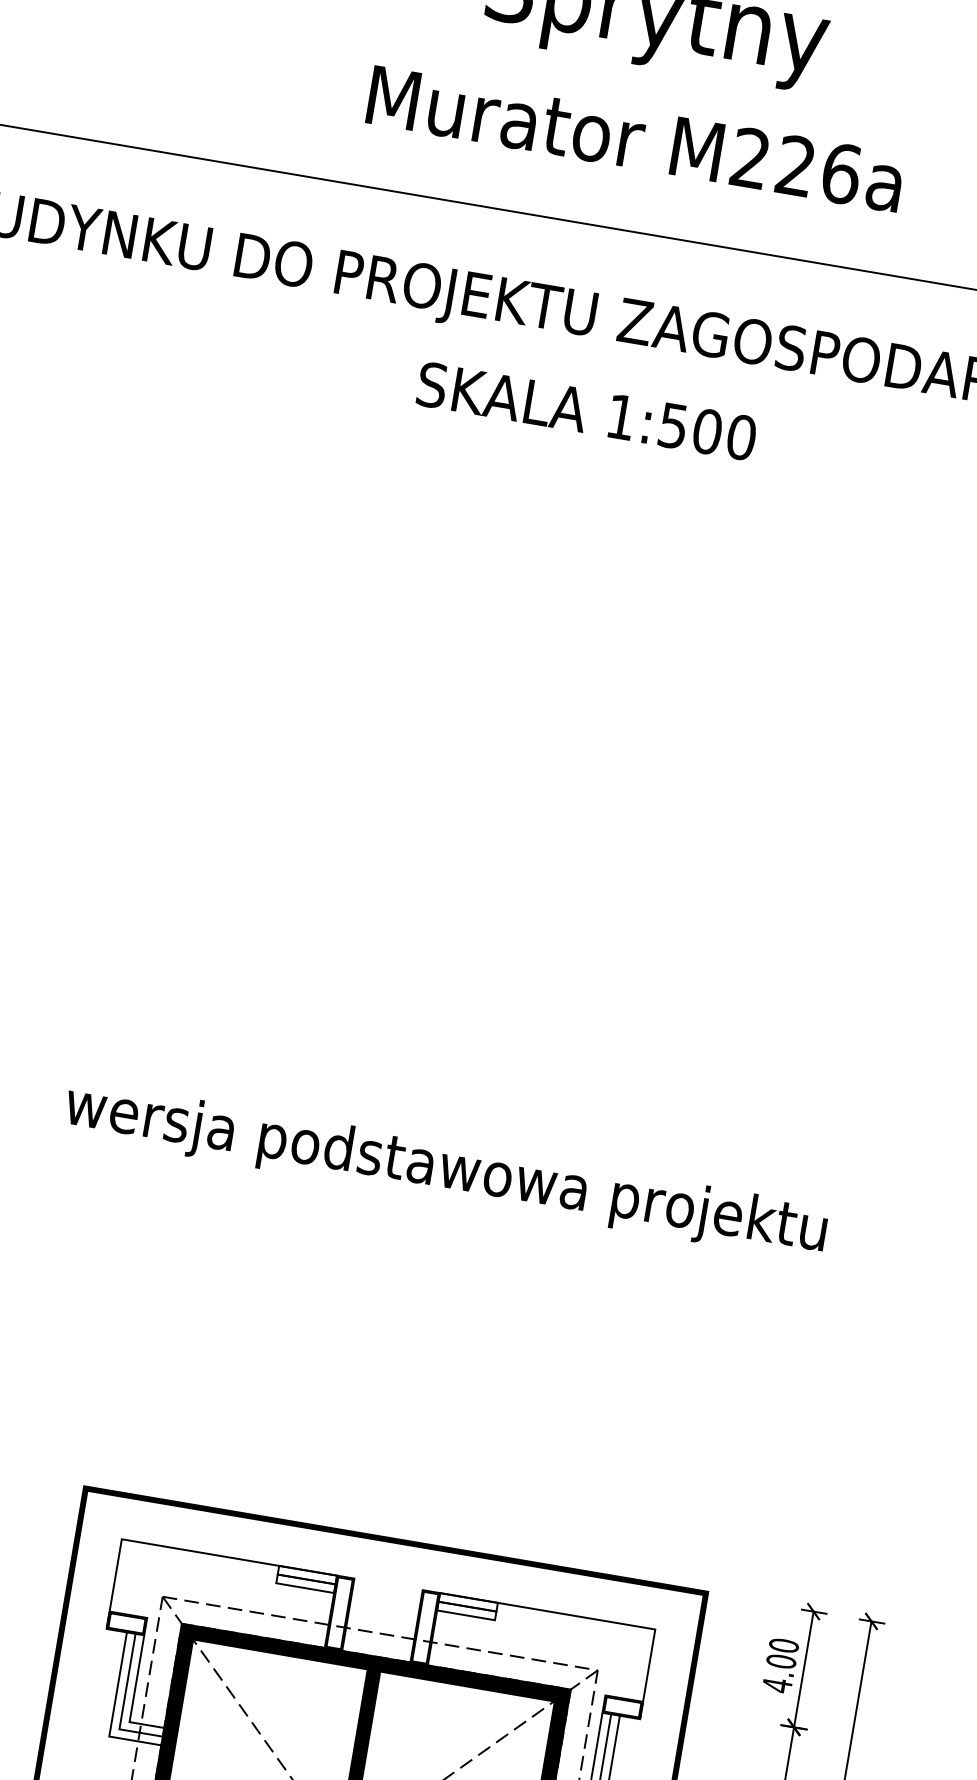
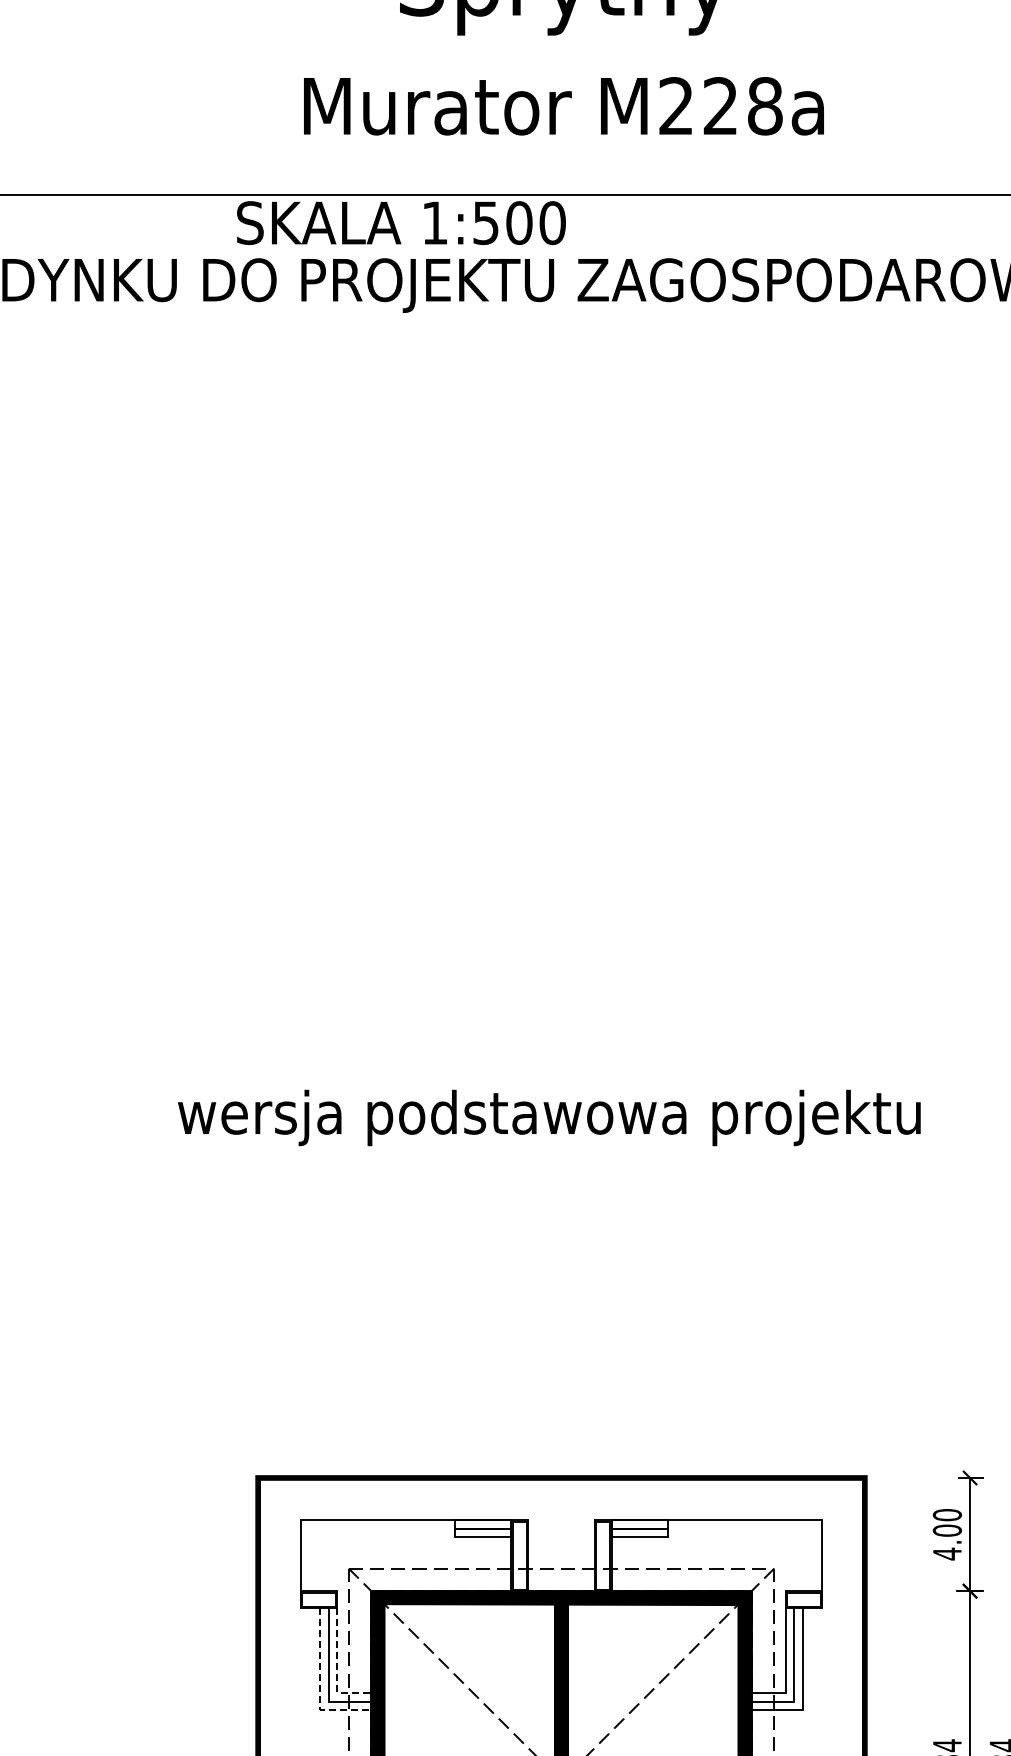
text: (841, 174) -> (765, 106), M226a -> M228a
text: (586, 411) -> (401, 223), moved
line: (133, 1697) -> (337, 1668), solid -> dashed
line: (113, 1711) -> (320, 1685), solid -> dashed

